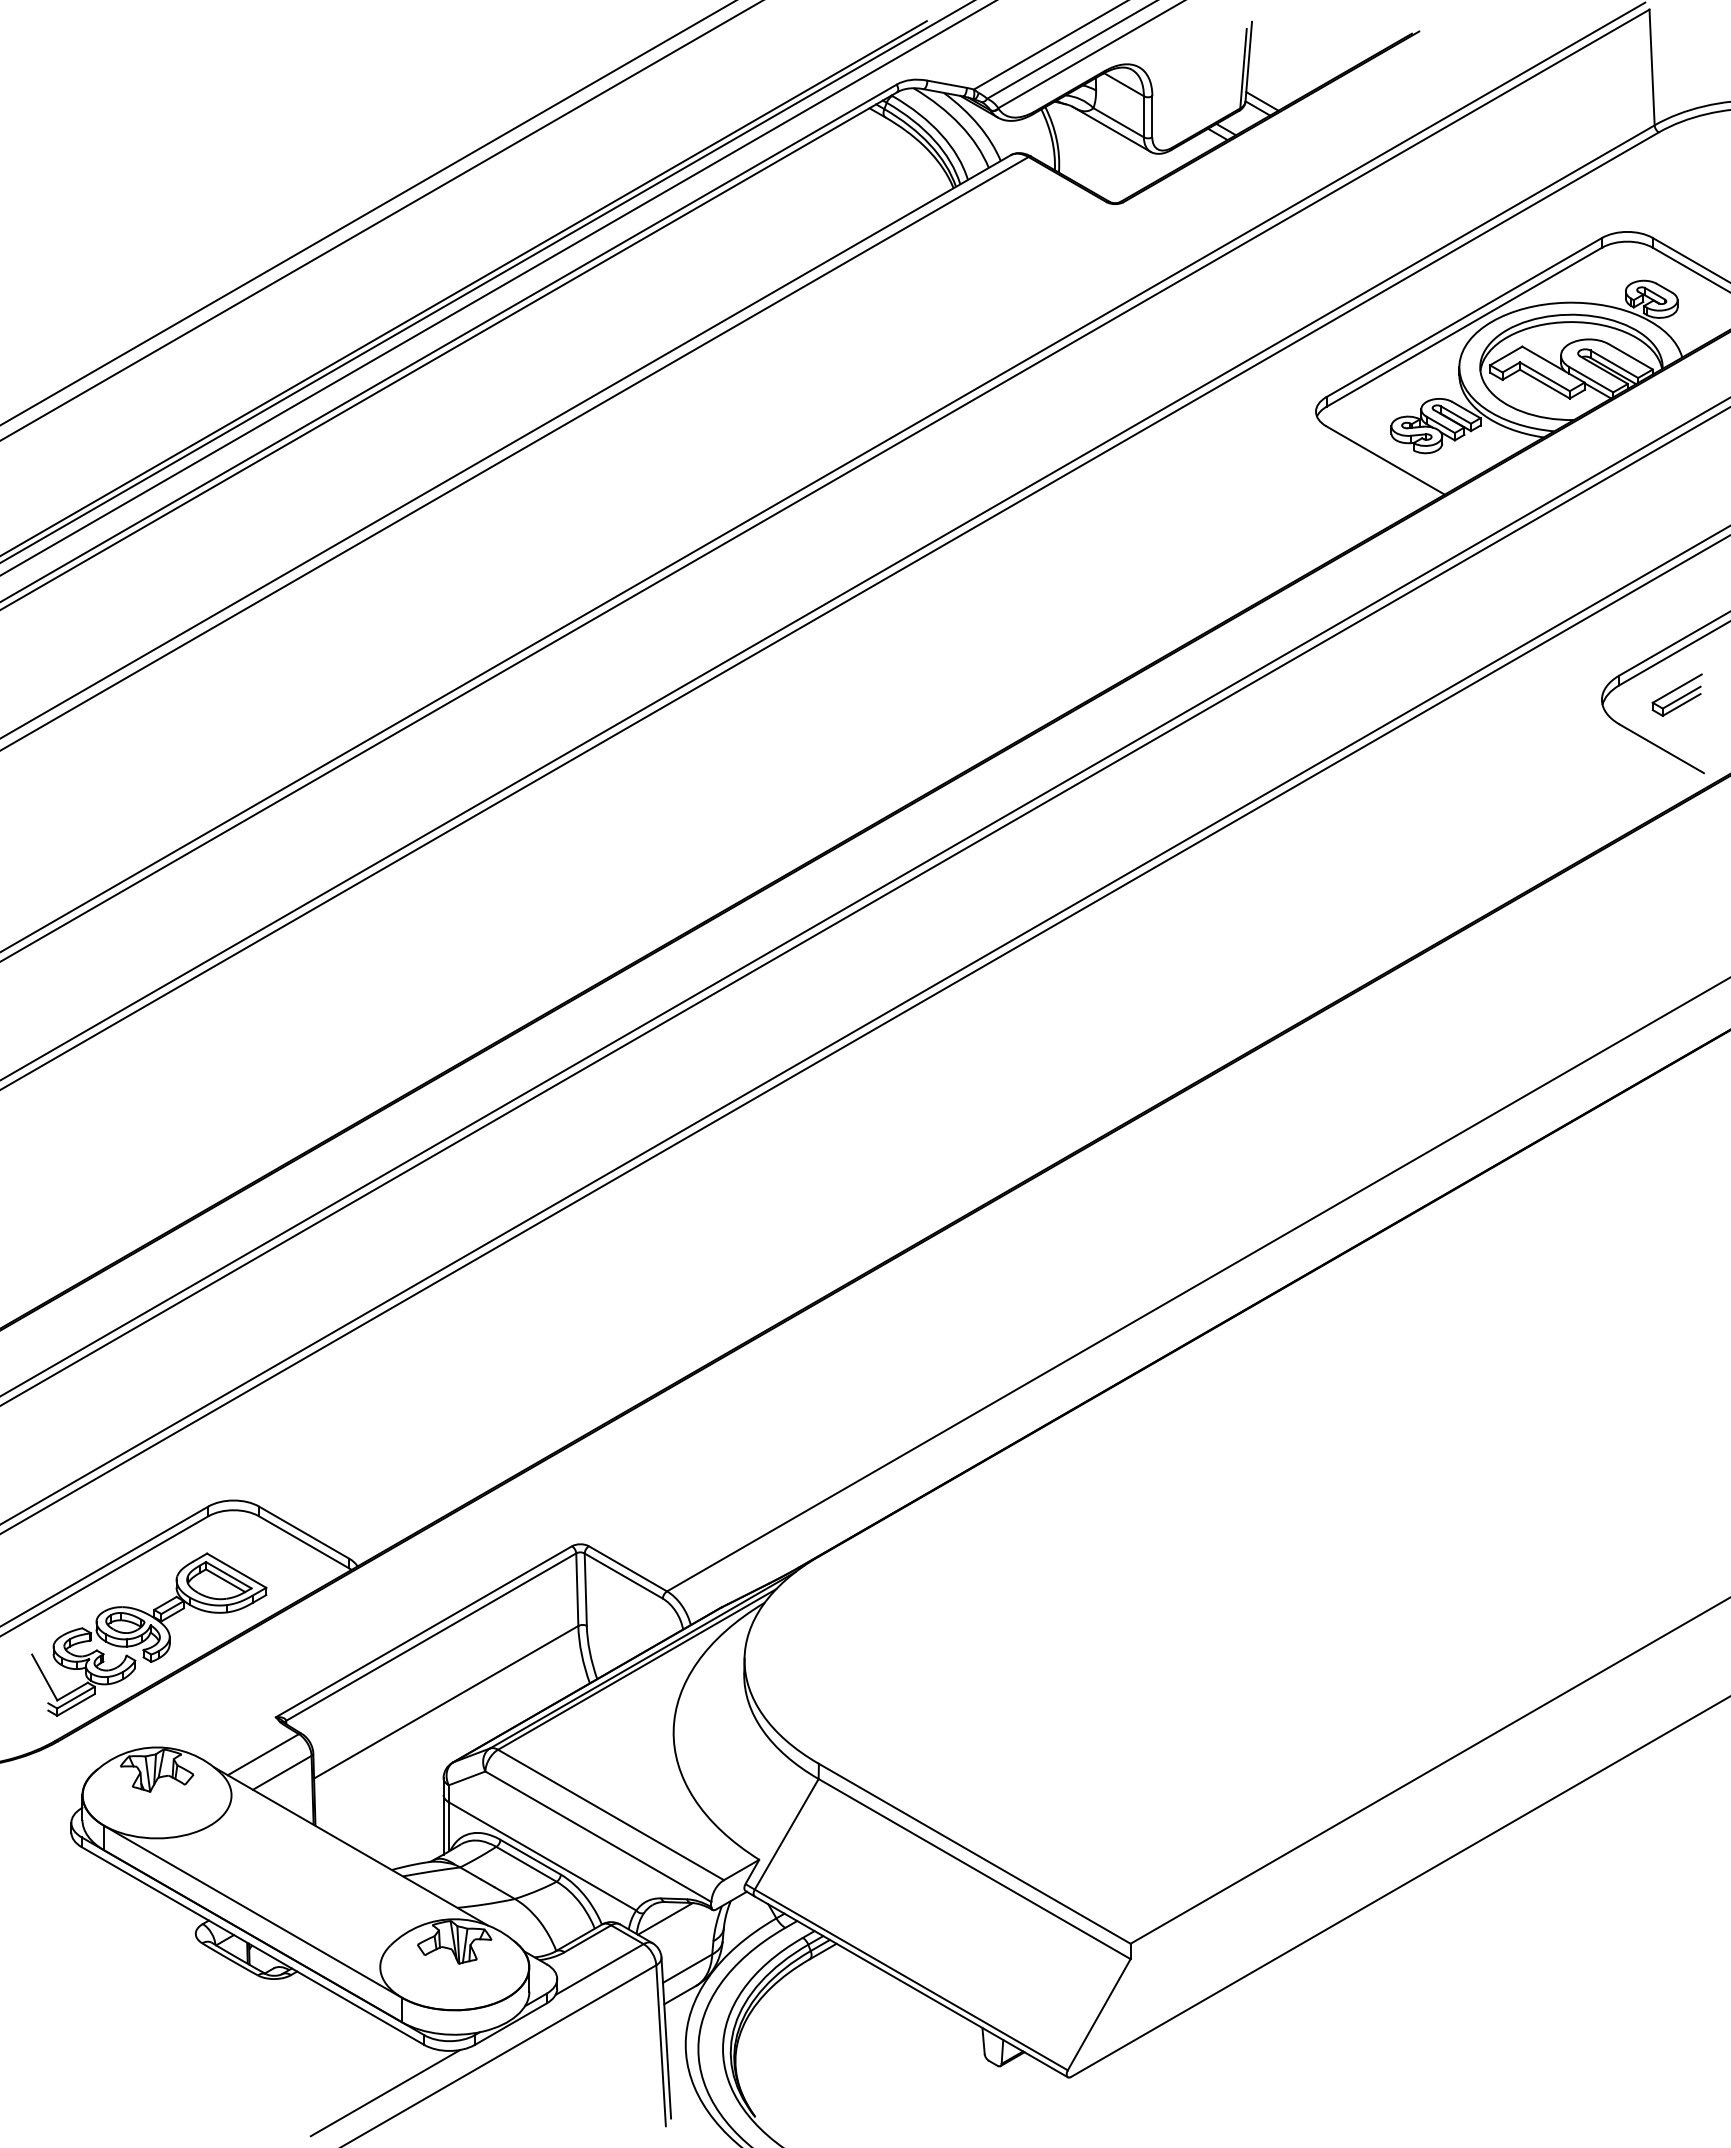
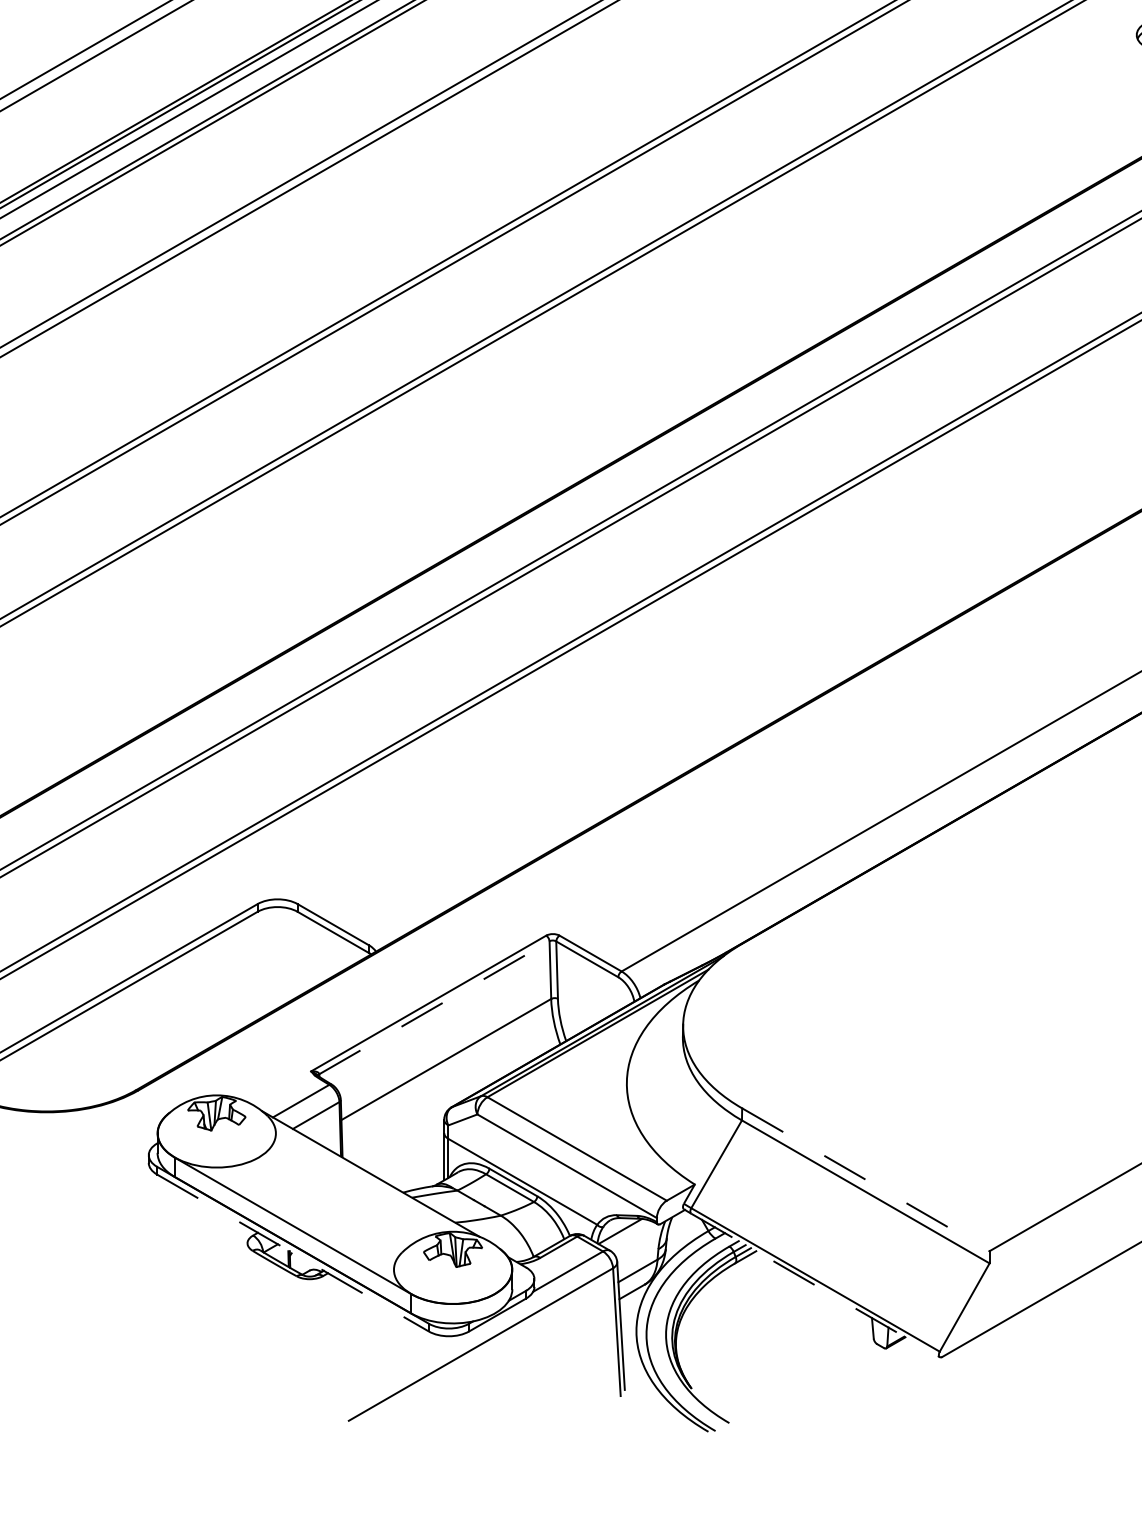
part: (149, 1634) -> (210, 1005), removed
line: (431, 1636) -> (434, 1007), solid -> dashed
line: (974, 1853) -> (865, 1179), solid -> dashed
line: (253, 1946) -> (293, 1253), solid -> dashed
line: (911, 1986) -> (815, 1285), solid -> dashed
line: (385, 2093) -> (398, 1370), removed

